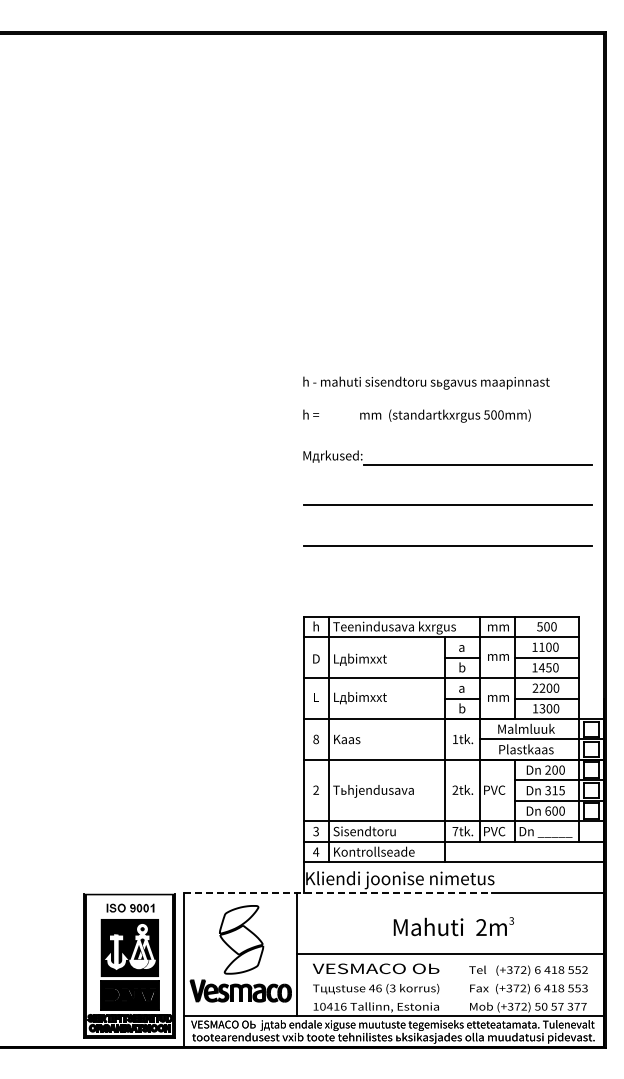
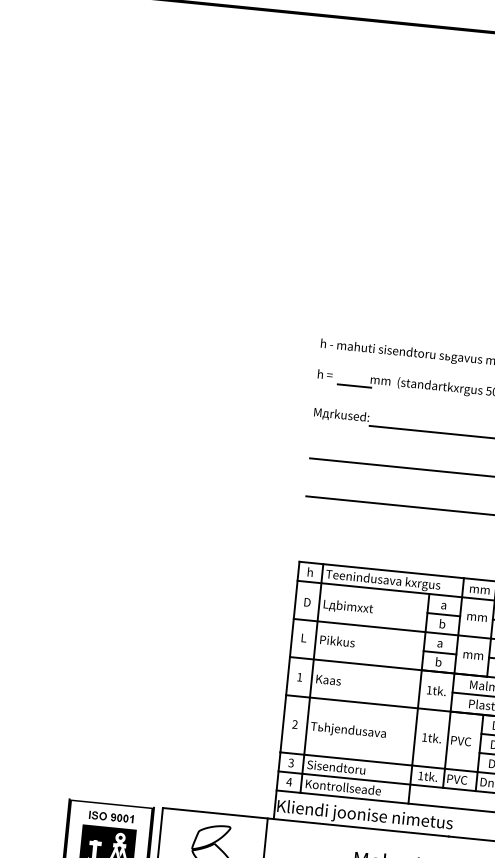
line: (343, 423) -> (354, 385), added
text: (360, 698) -> (344, 643), Lдbimххt -> Pikkus
text: (315, 739) -> (299, 677), 8 -> 1
text: (455, 789) -> (424, 736), 2tk. -> 1tk.
text: (455, 831) -> (420, 775), 7tk. -> 1tk.
line: (338, 893) -> (306, 822), dashed -> solid

